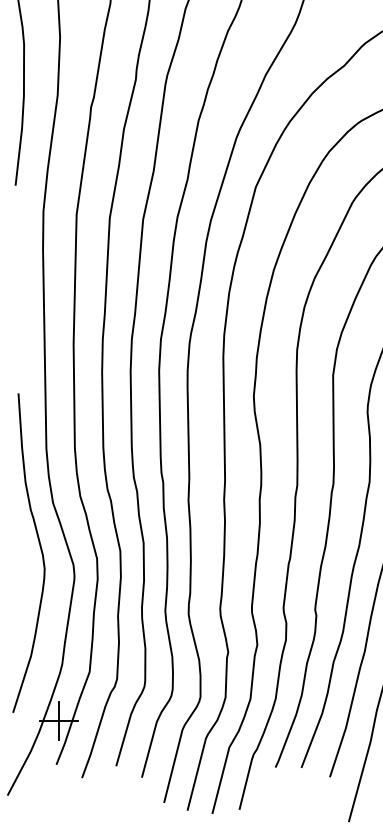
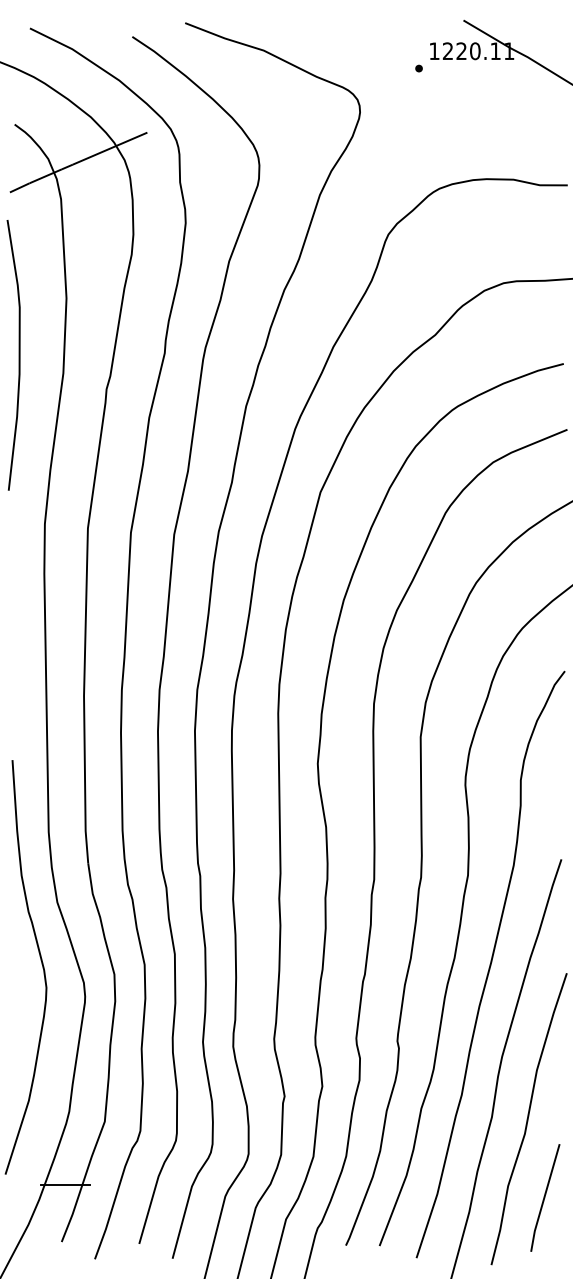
line: (59, 720) -> (65, 1184), removed

